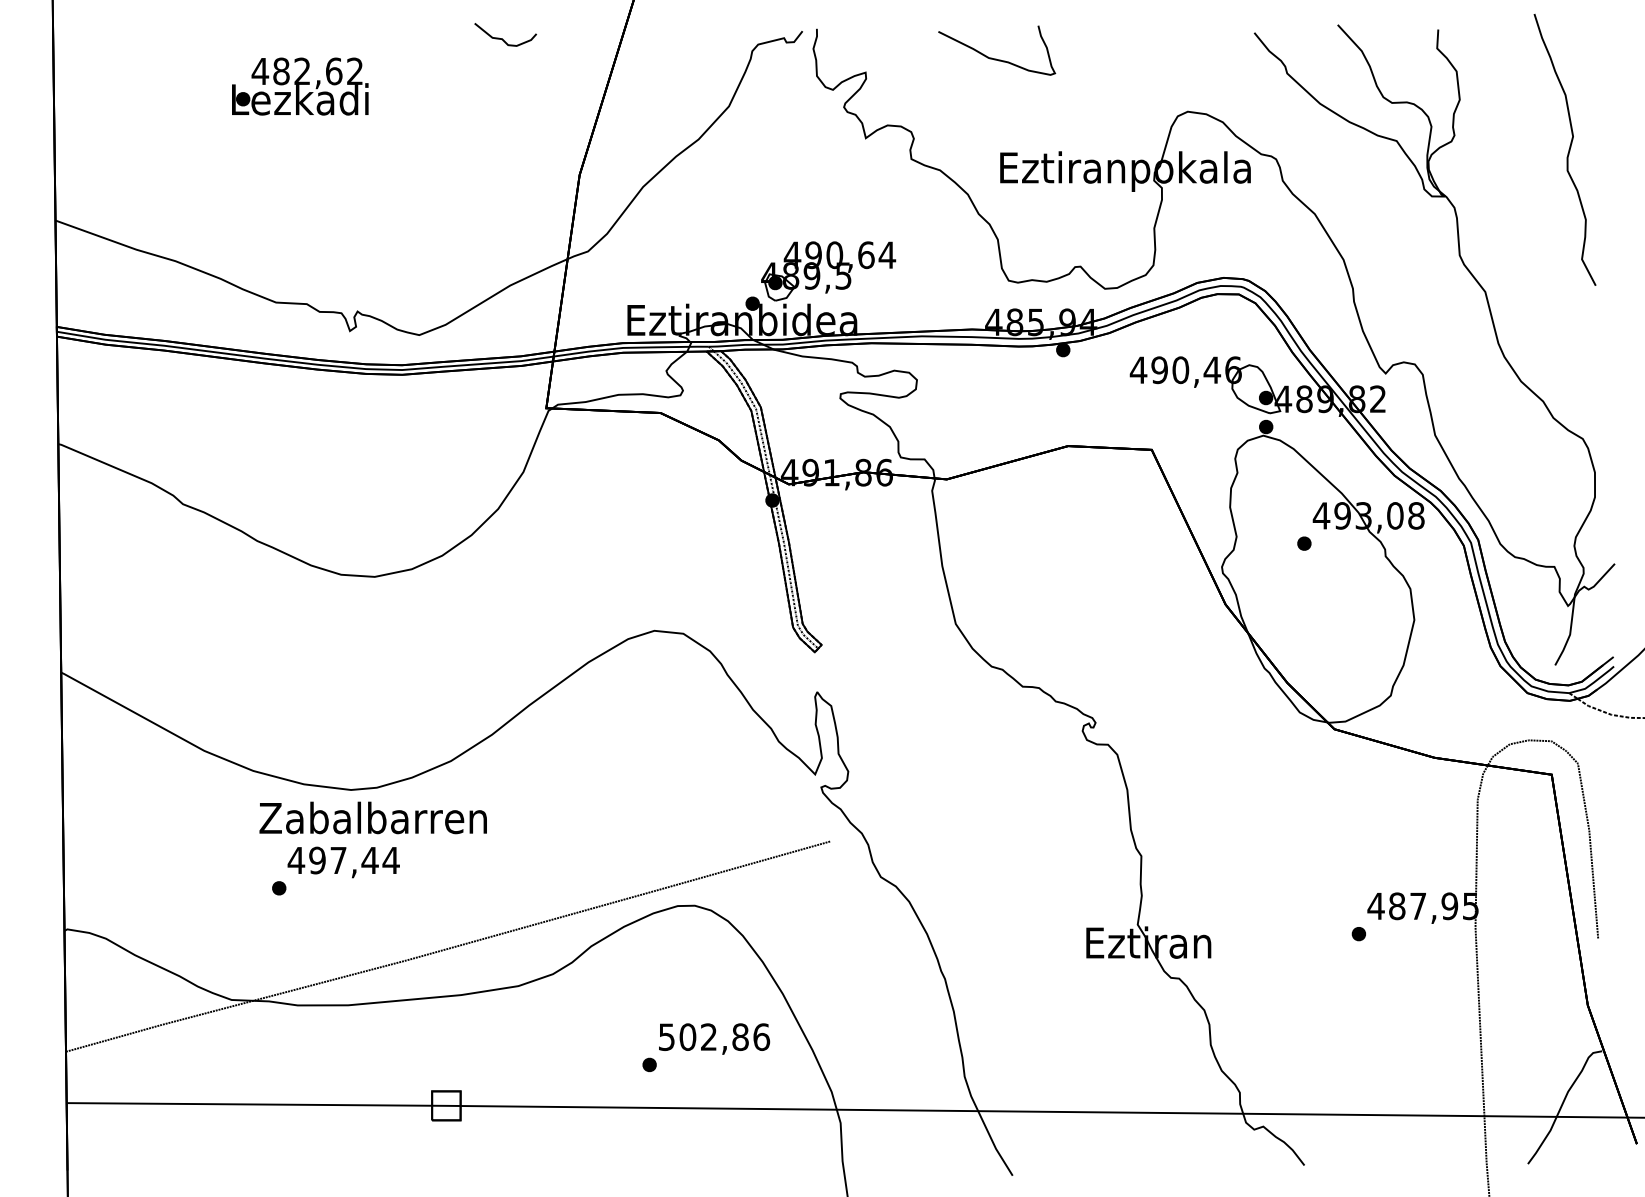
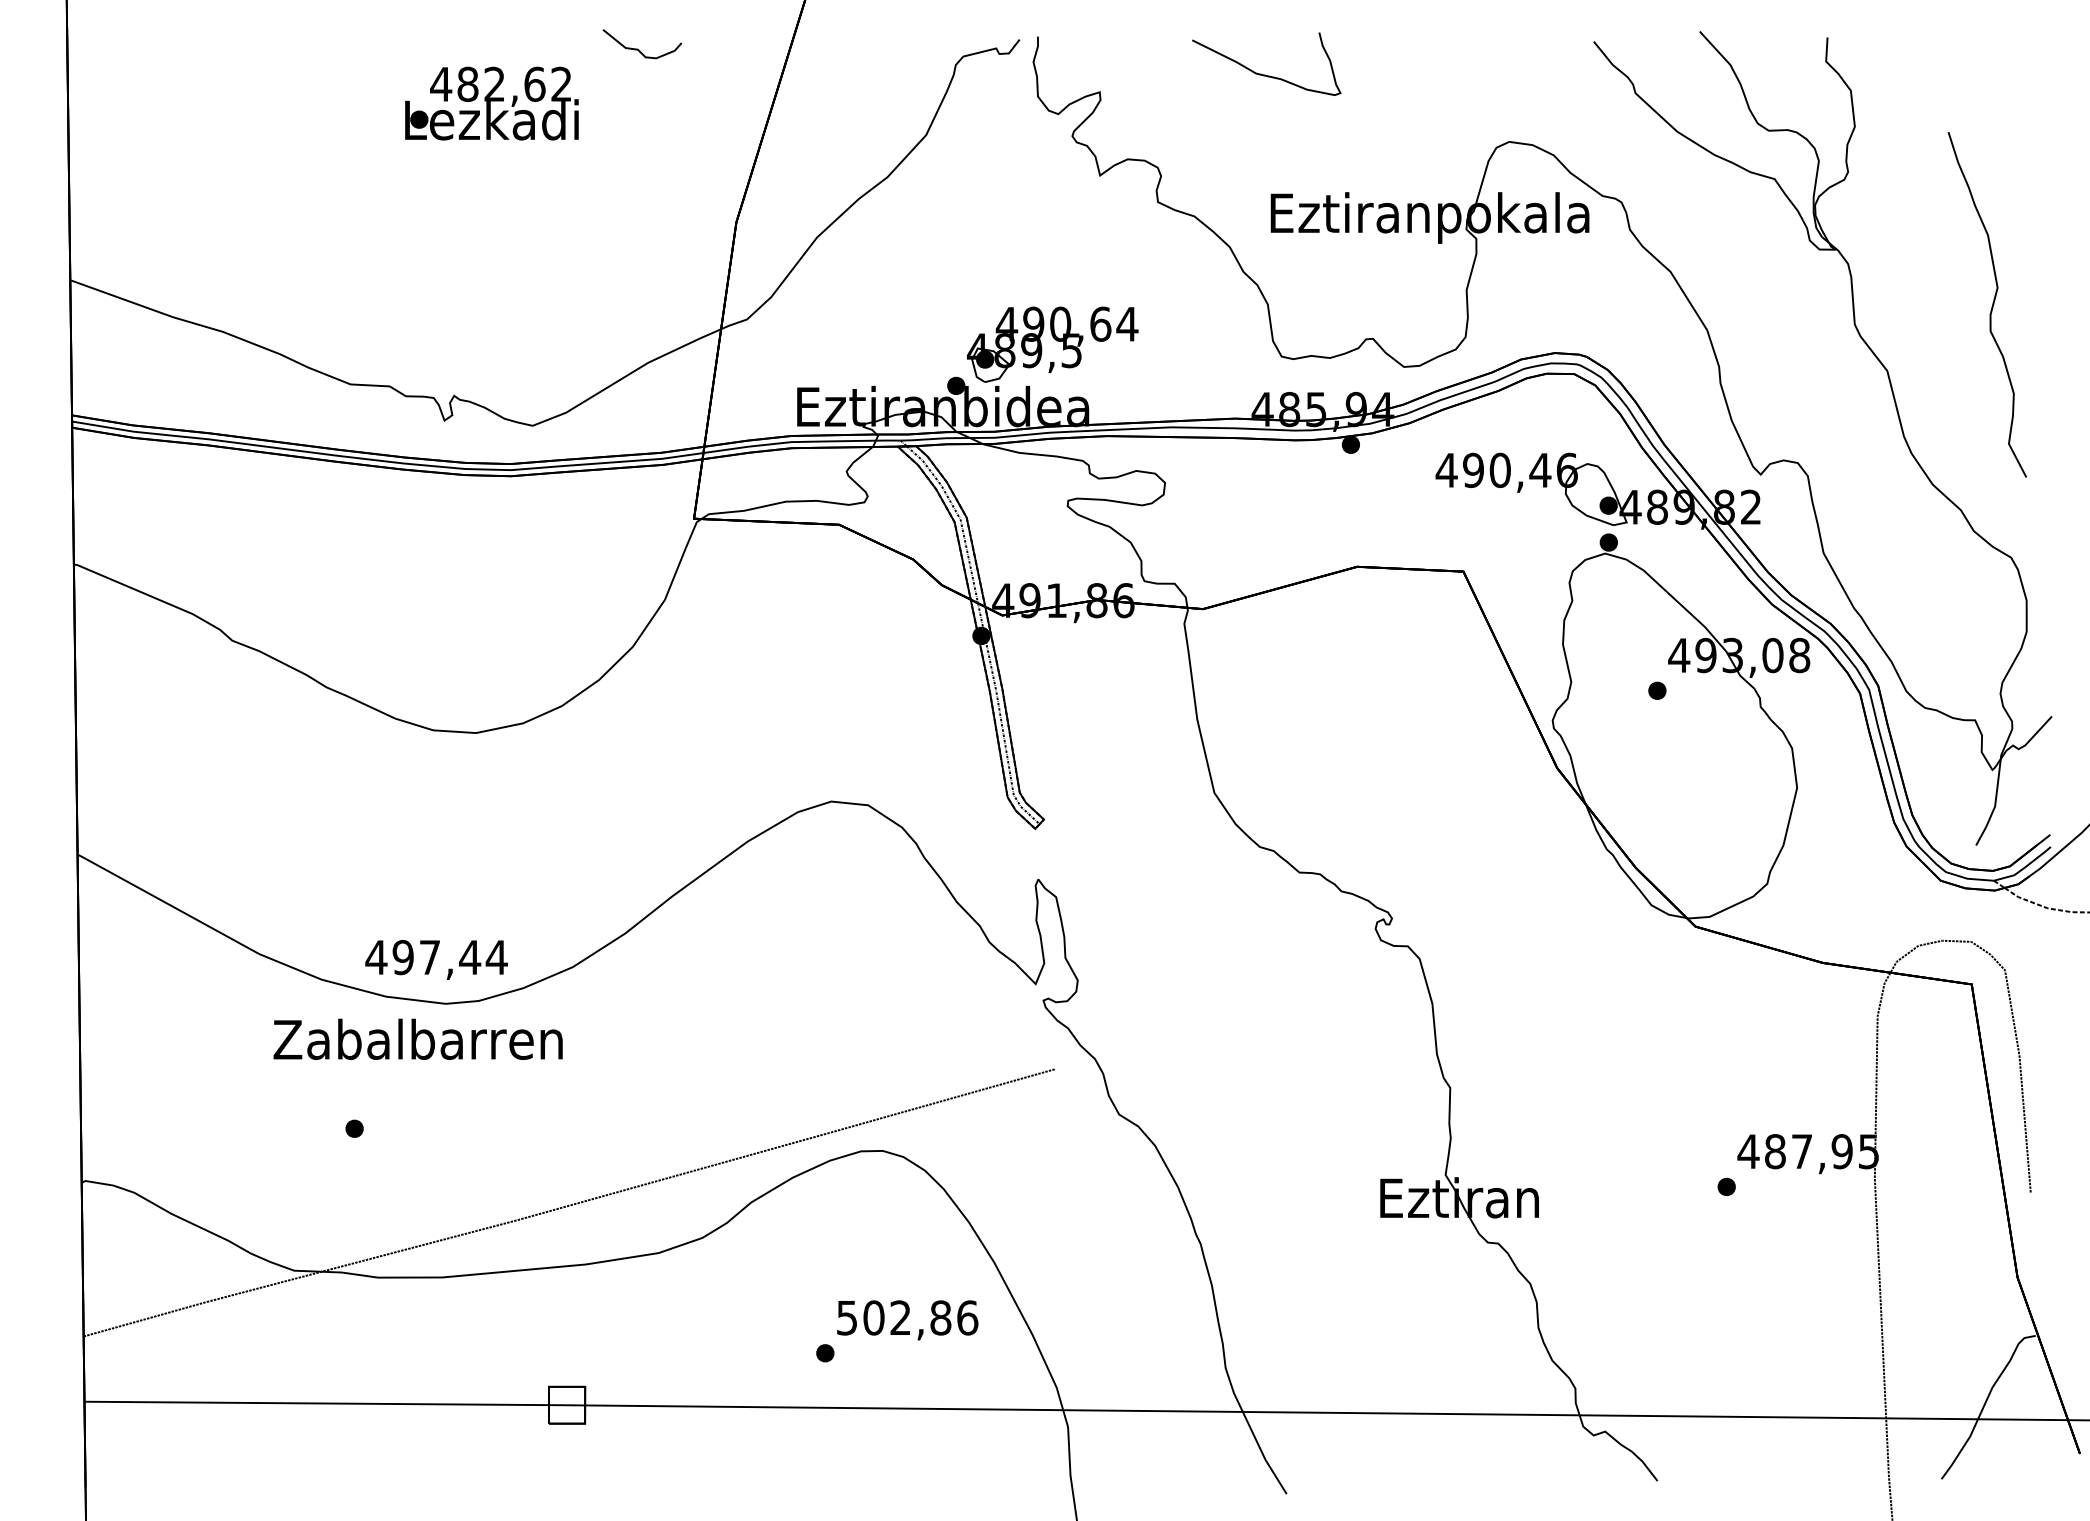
text: (300, 86) -> (492, 103), moved
curve: (1568, 149) -> (1991, 304), moved
text: (372, 817) -> (417, 1038), moved
text: (343, 862) -> (436, 960), moved

